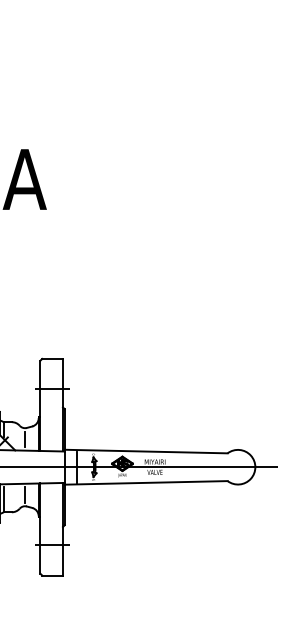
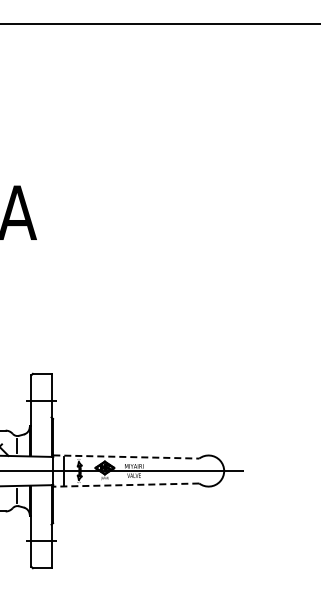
line: (146, 452) -> (126, 457), solid -> dashed
line: (145, 483) -> (125, 485), solid -> dashed

